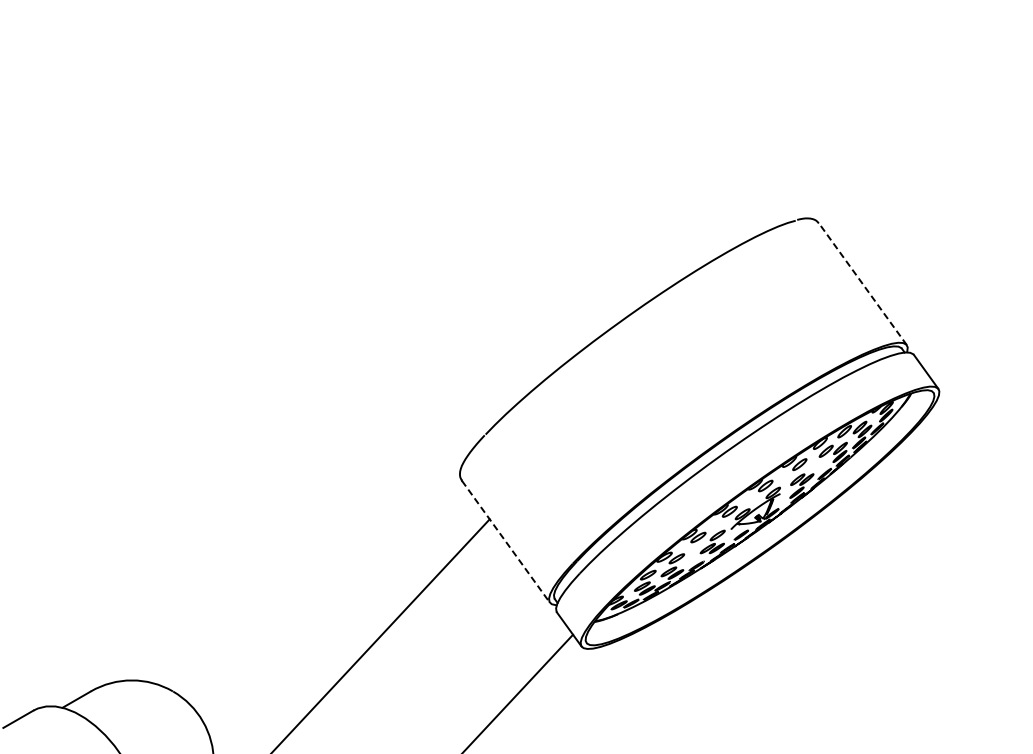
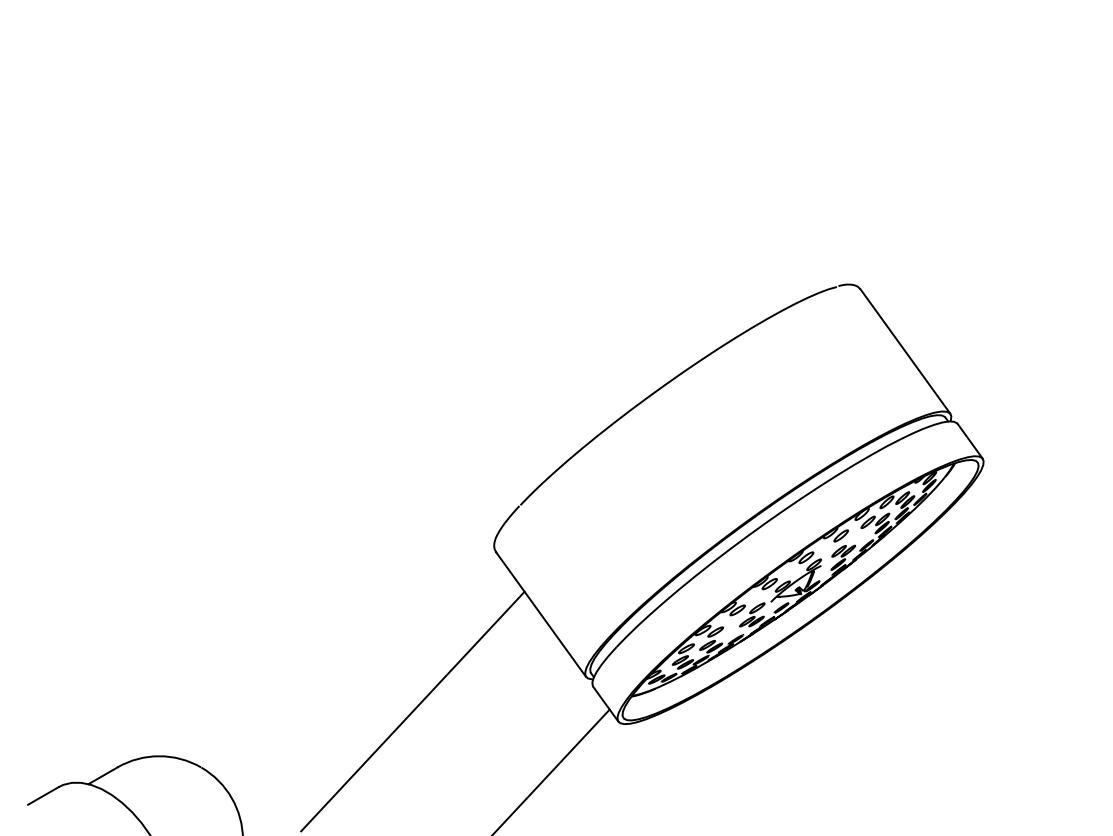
line: (862, 283) -> (905, 351), dashed -> solid
line: (506, 541) -> (541, 614), dashed -> solid

